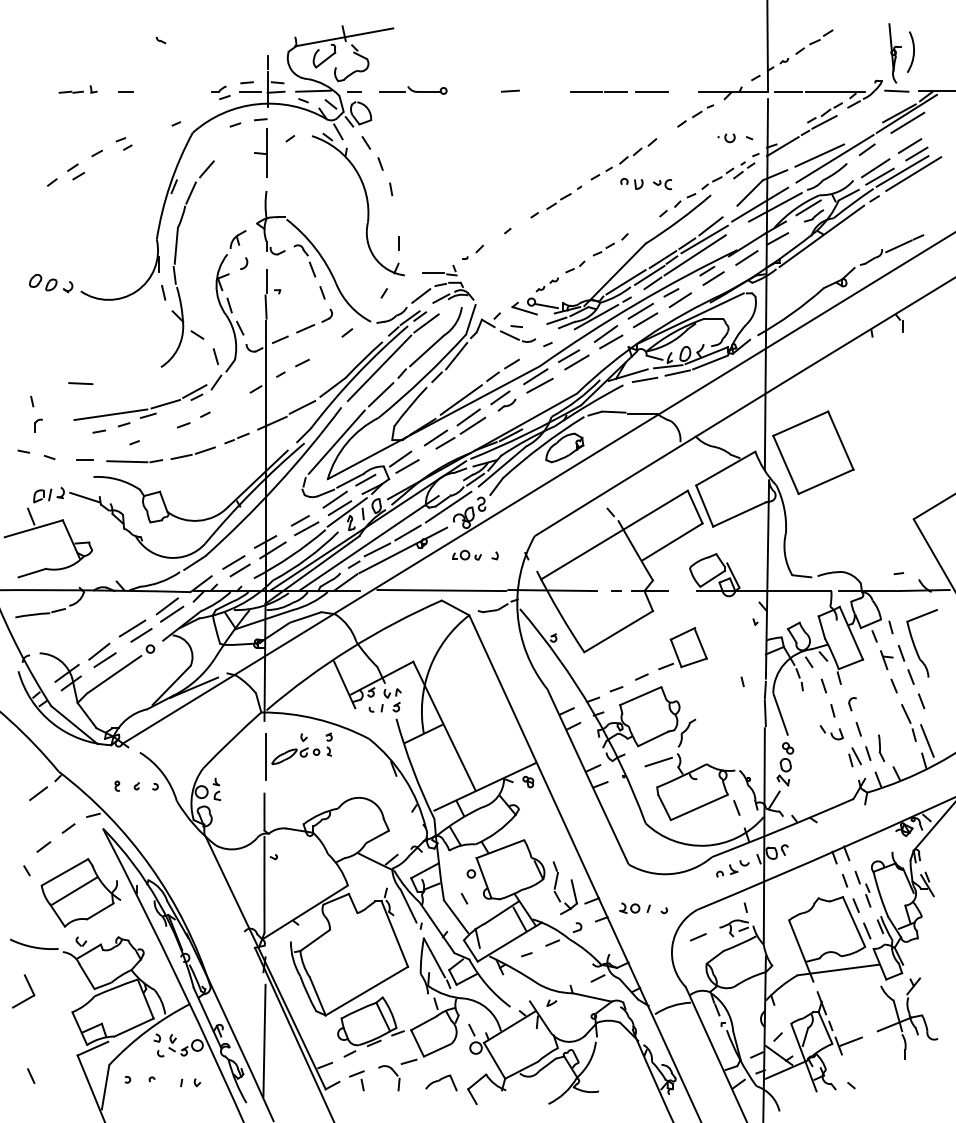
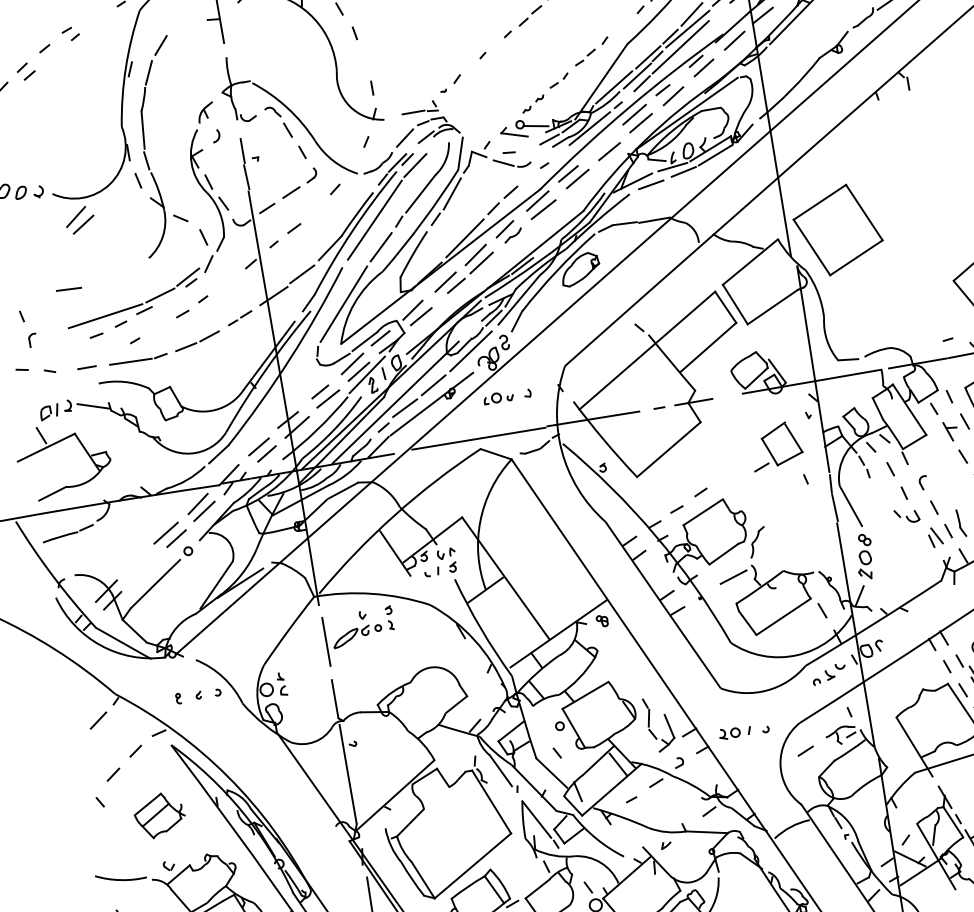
line: (605, 333) -> (602, 143), removed
part: (682, 648) -> (775, 445), moved
part: (102, 655) -> (80, 220), moved
part: (80, 892) -> (159, 815), size x0.6

